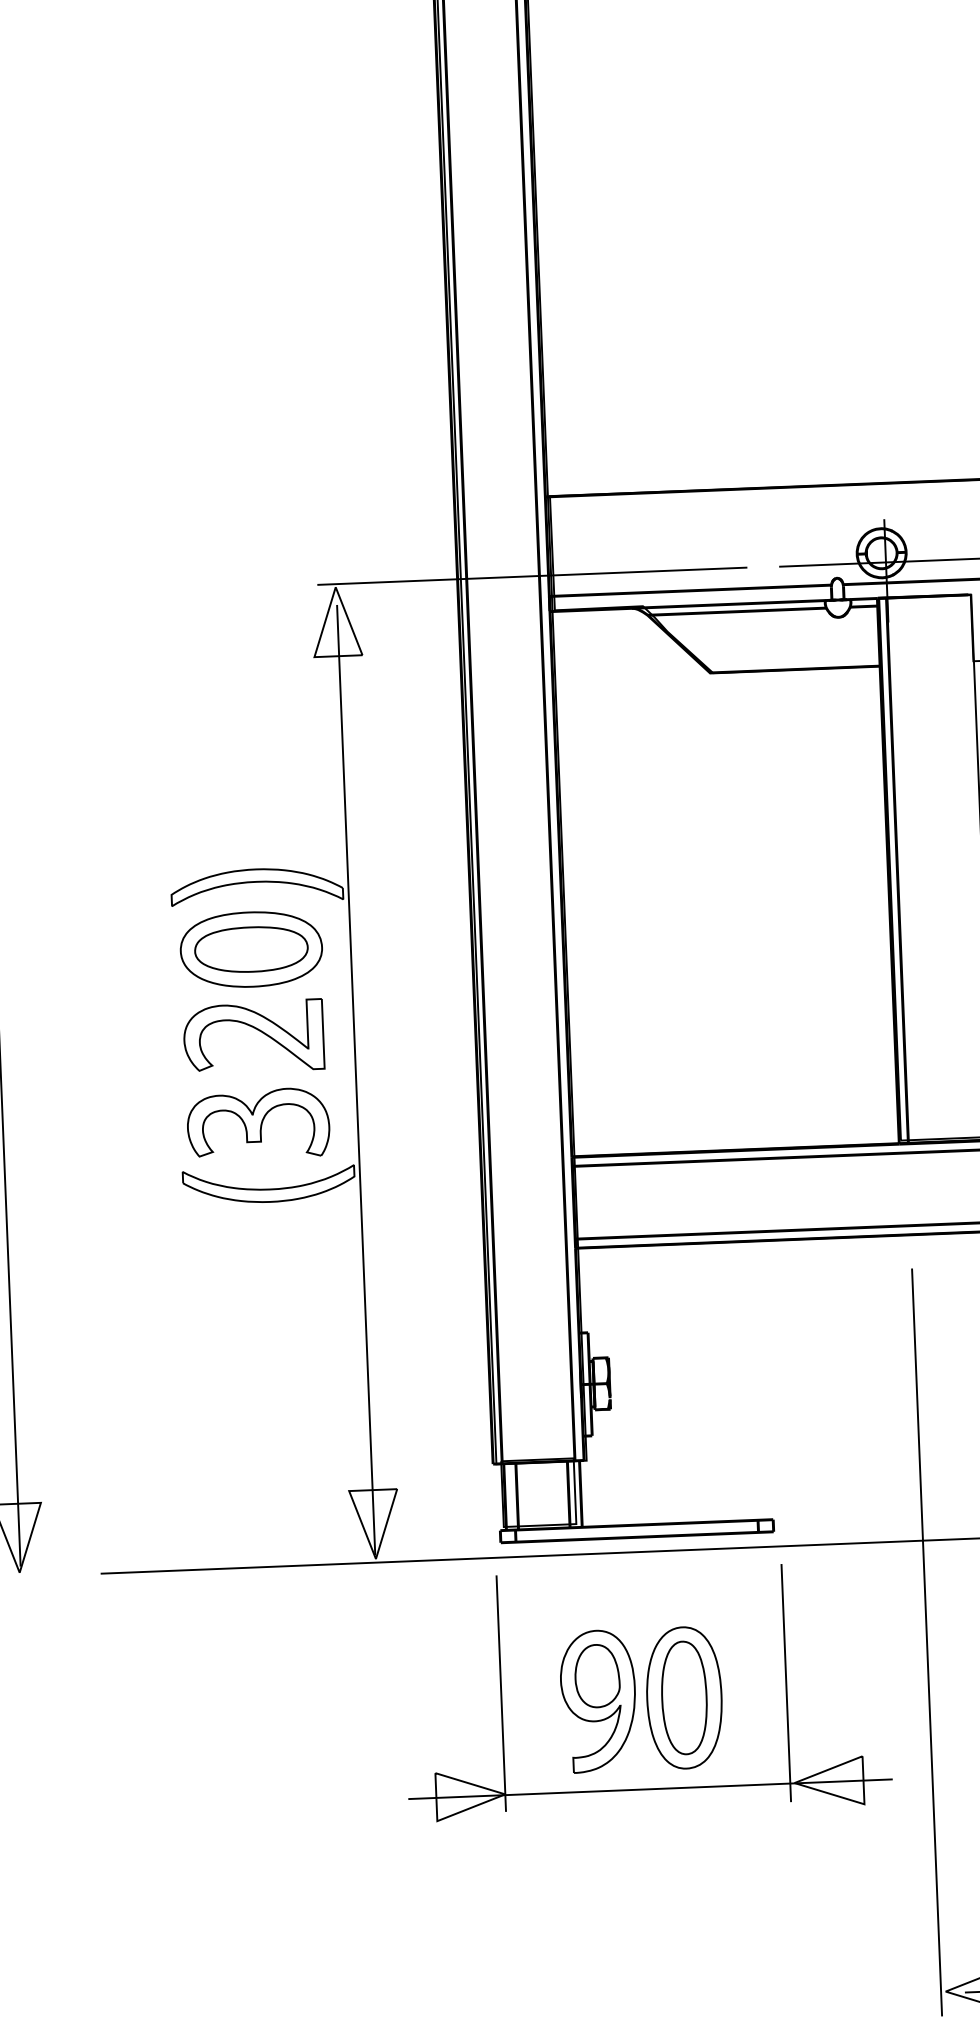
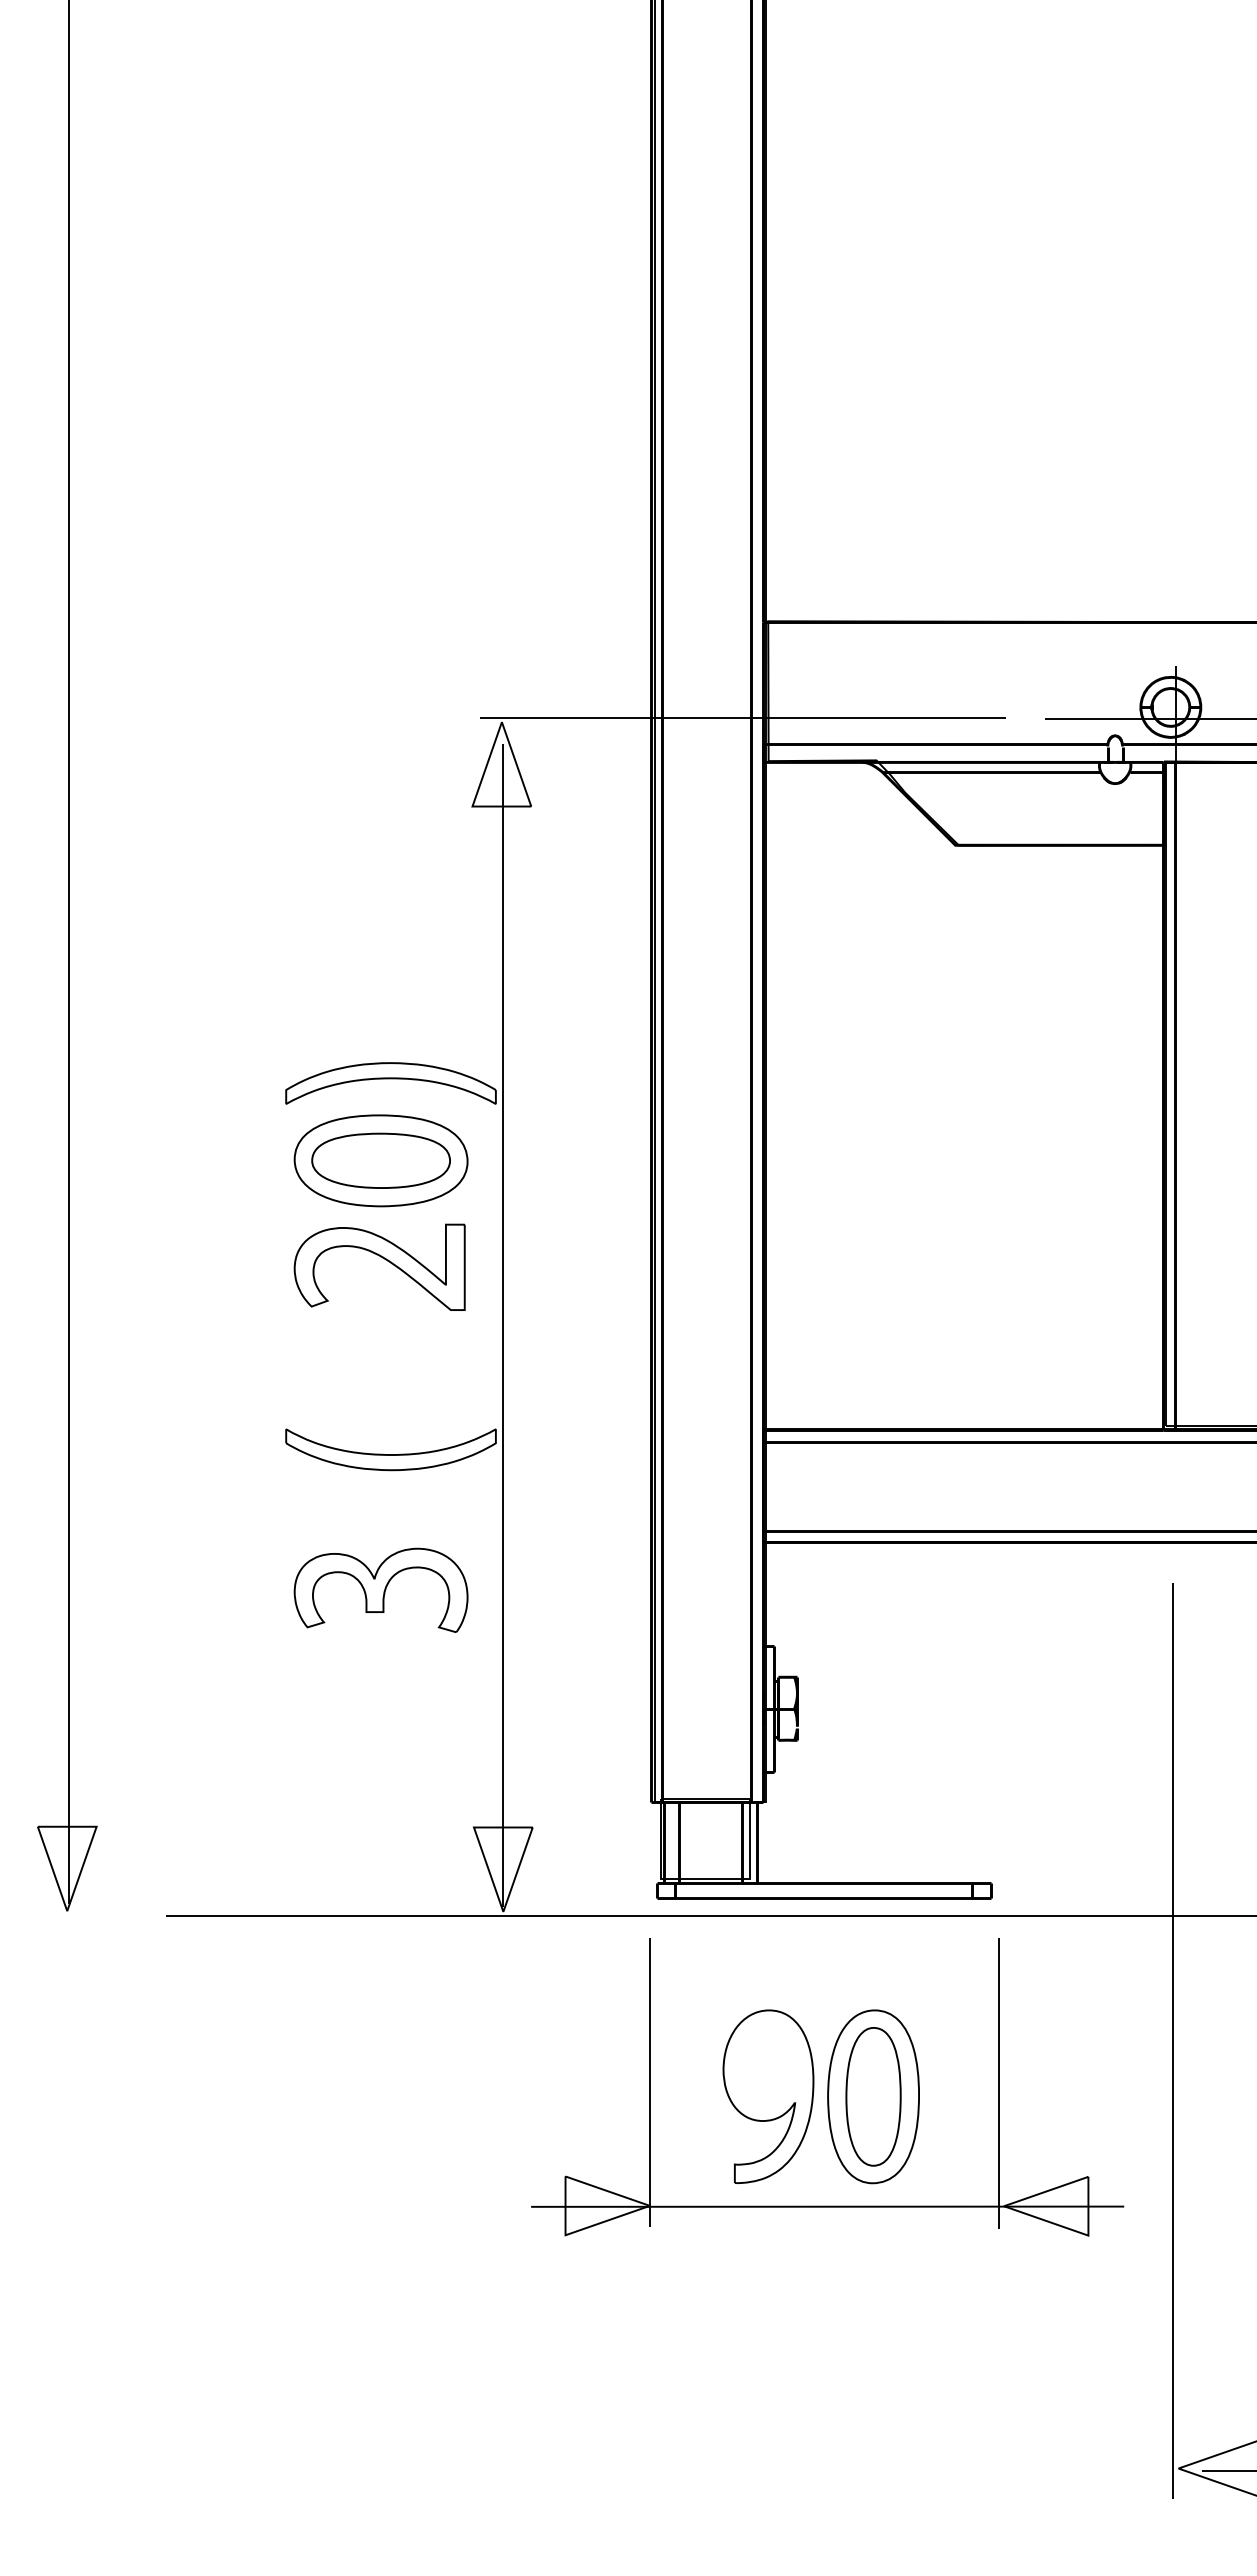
part: (257, 1123) -> (380, 1589), moved
part: (596, 1675) -> (767, 2065), removed

